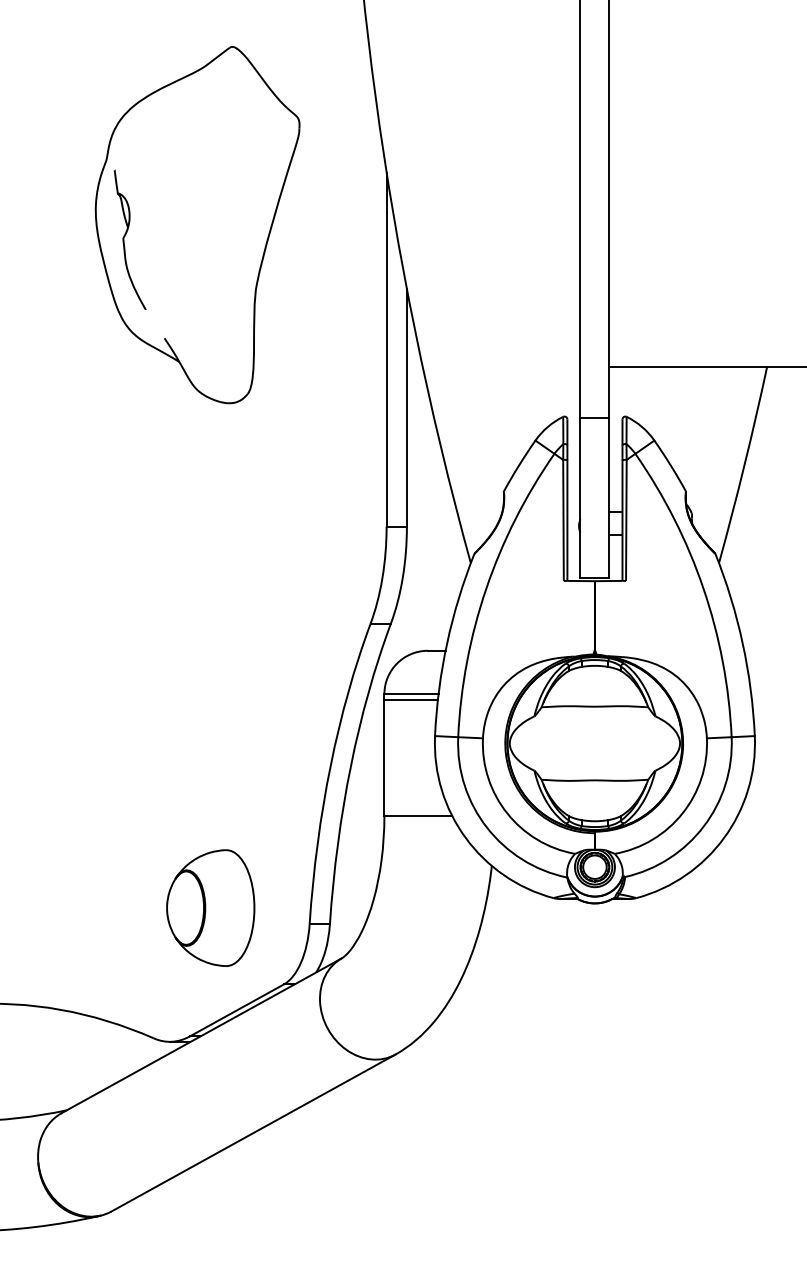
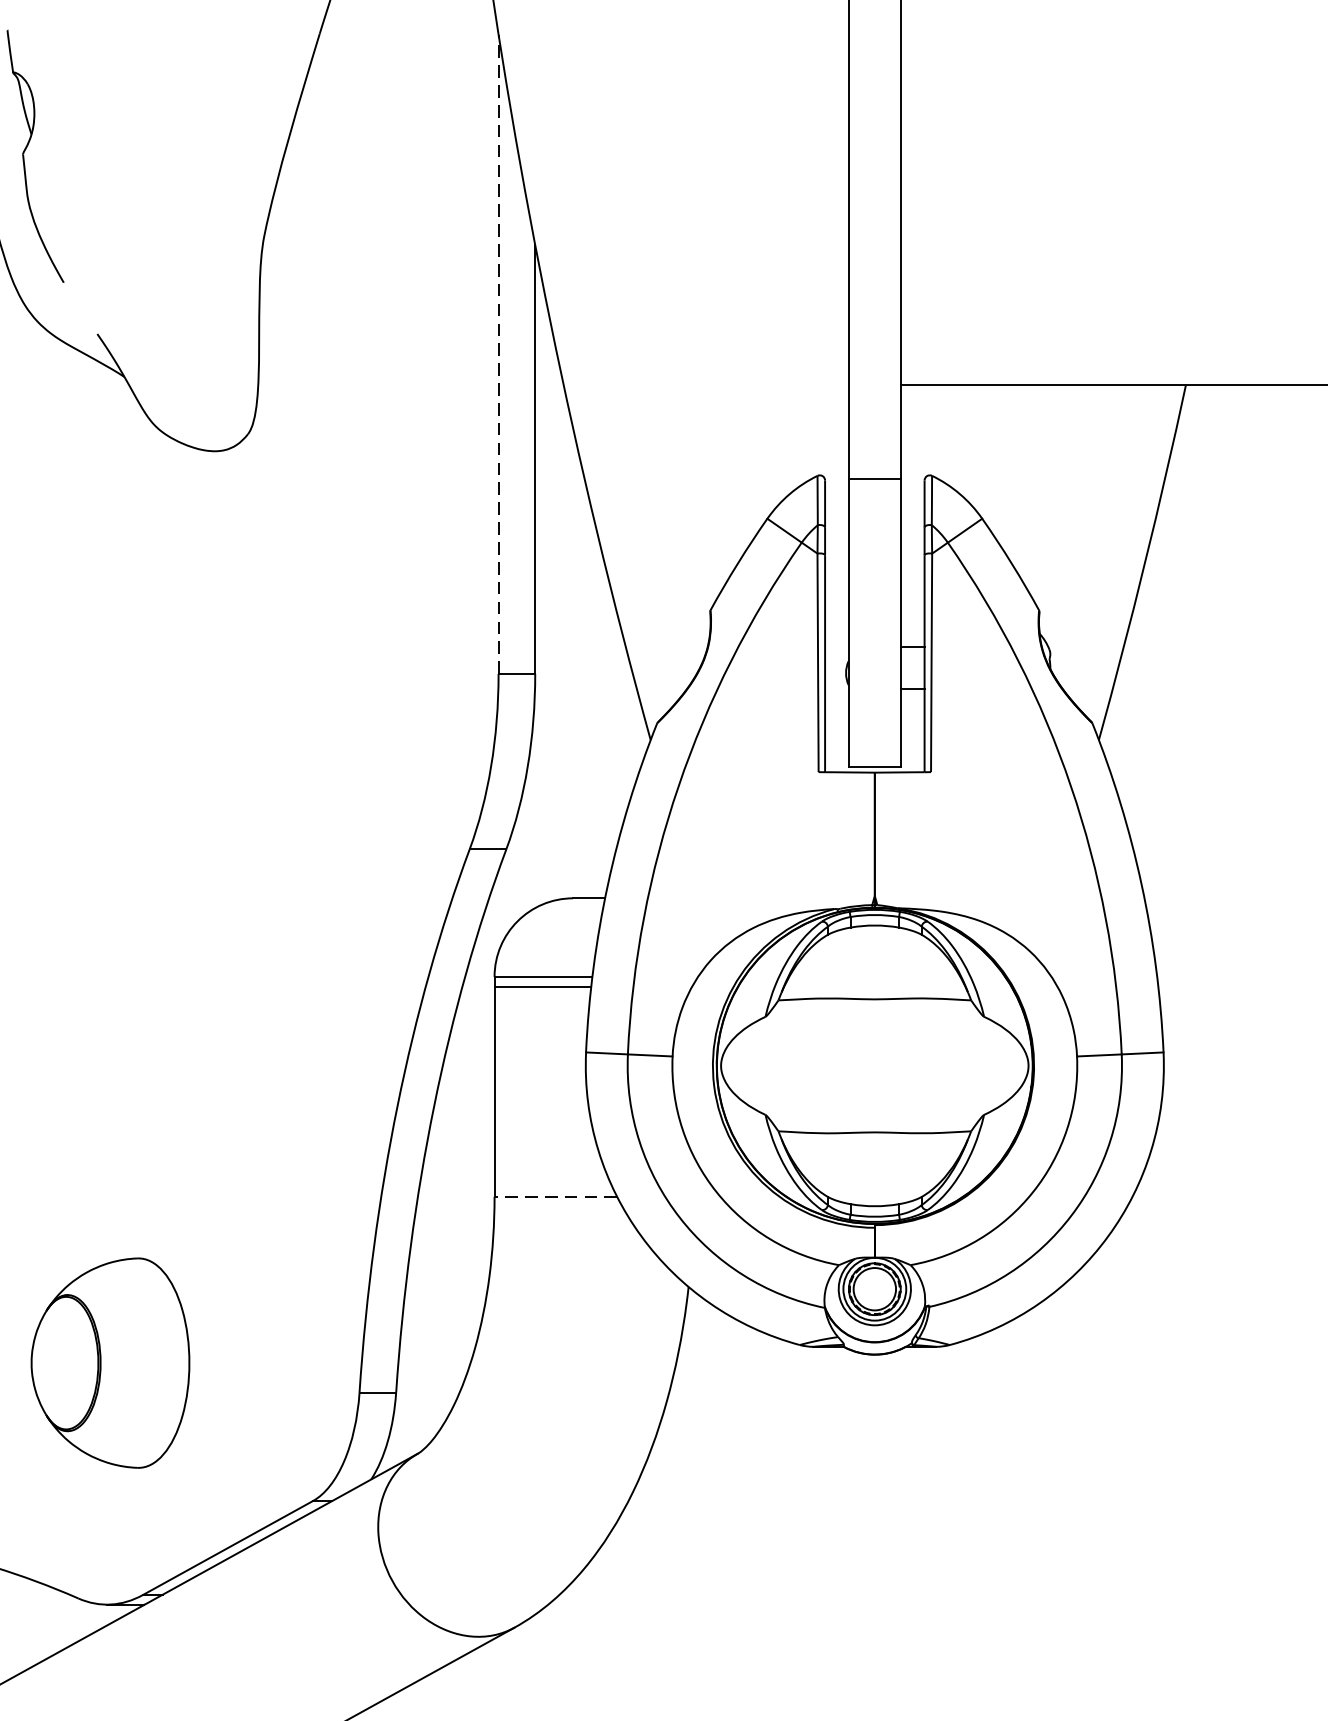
line: (386, 349) -> (498, 354), solid -> dashed
line: (418, 816) -> (556, 1197), solid -> dashed
part: (210, 907) -> (110, 1361), moved

